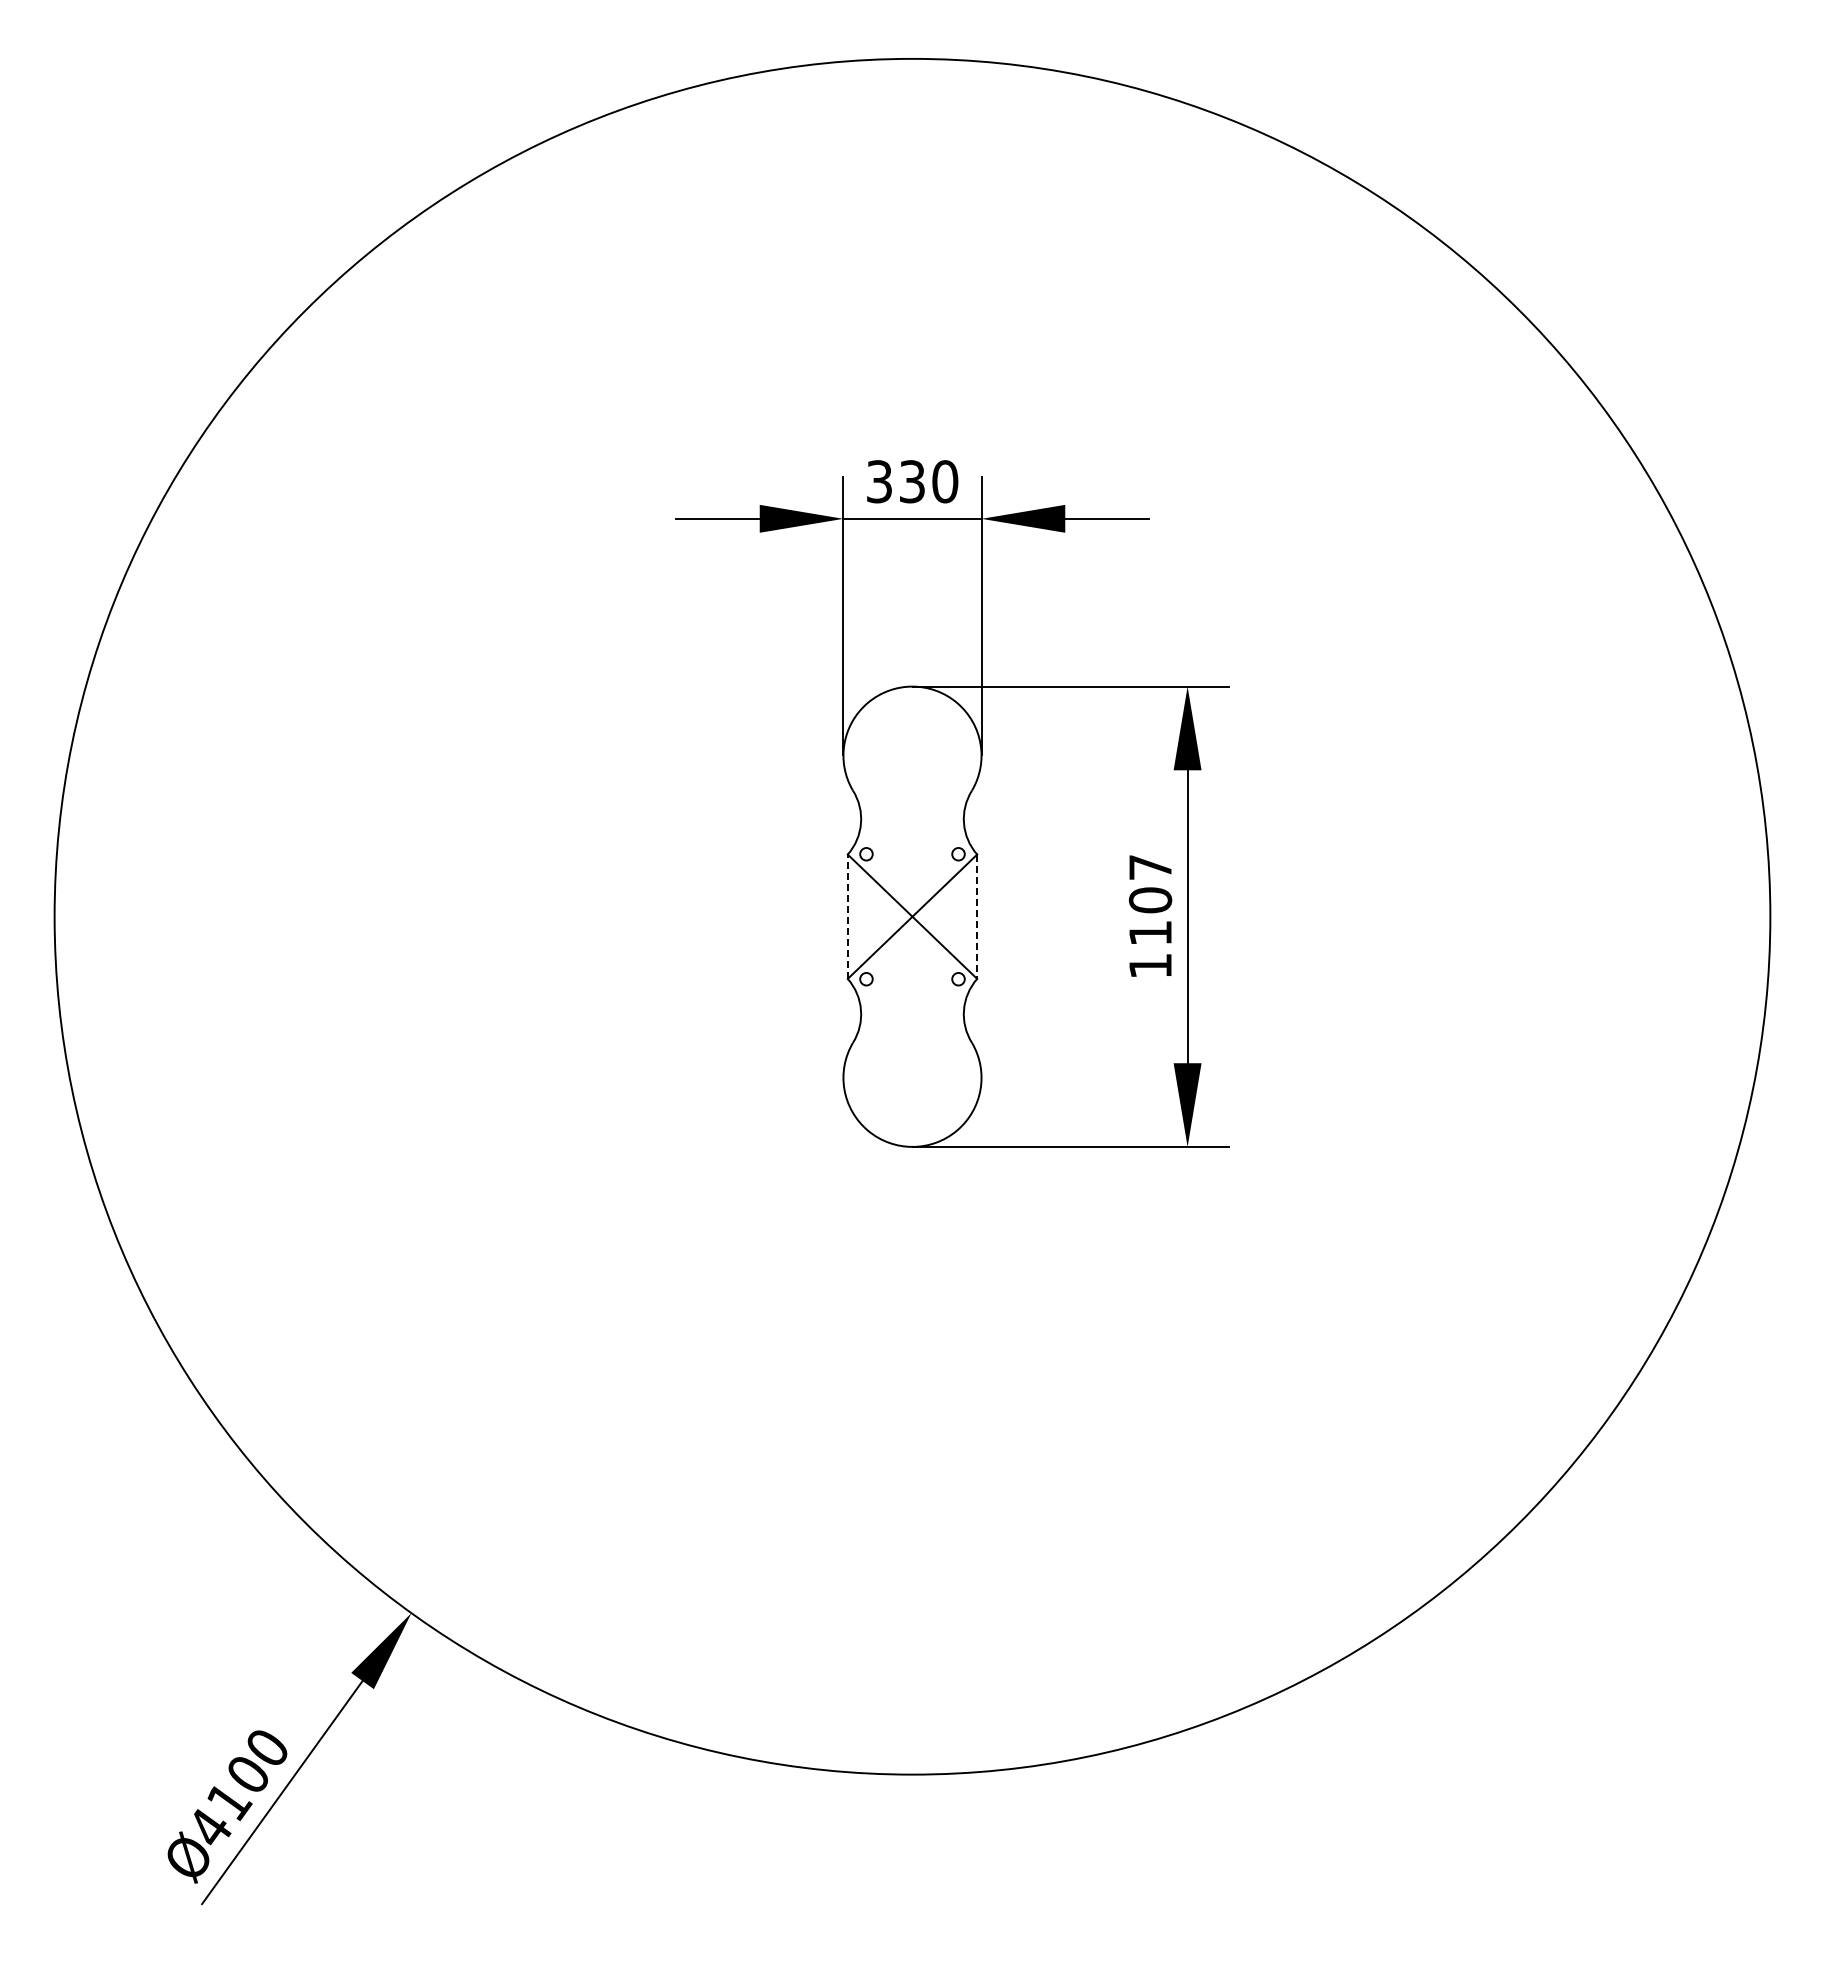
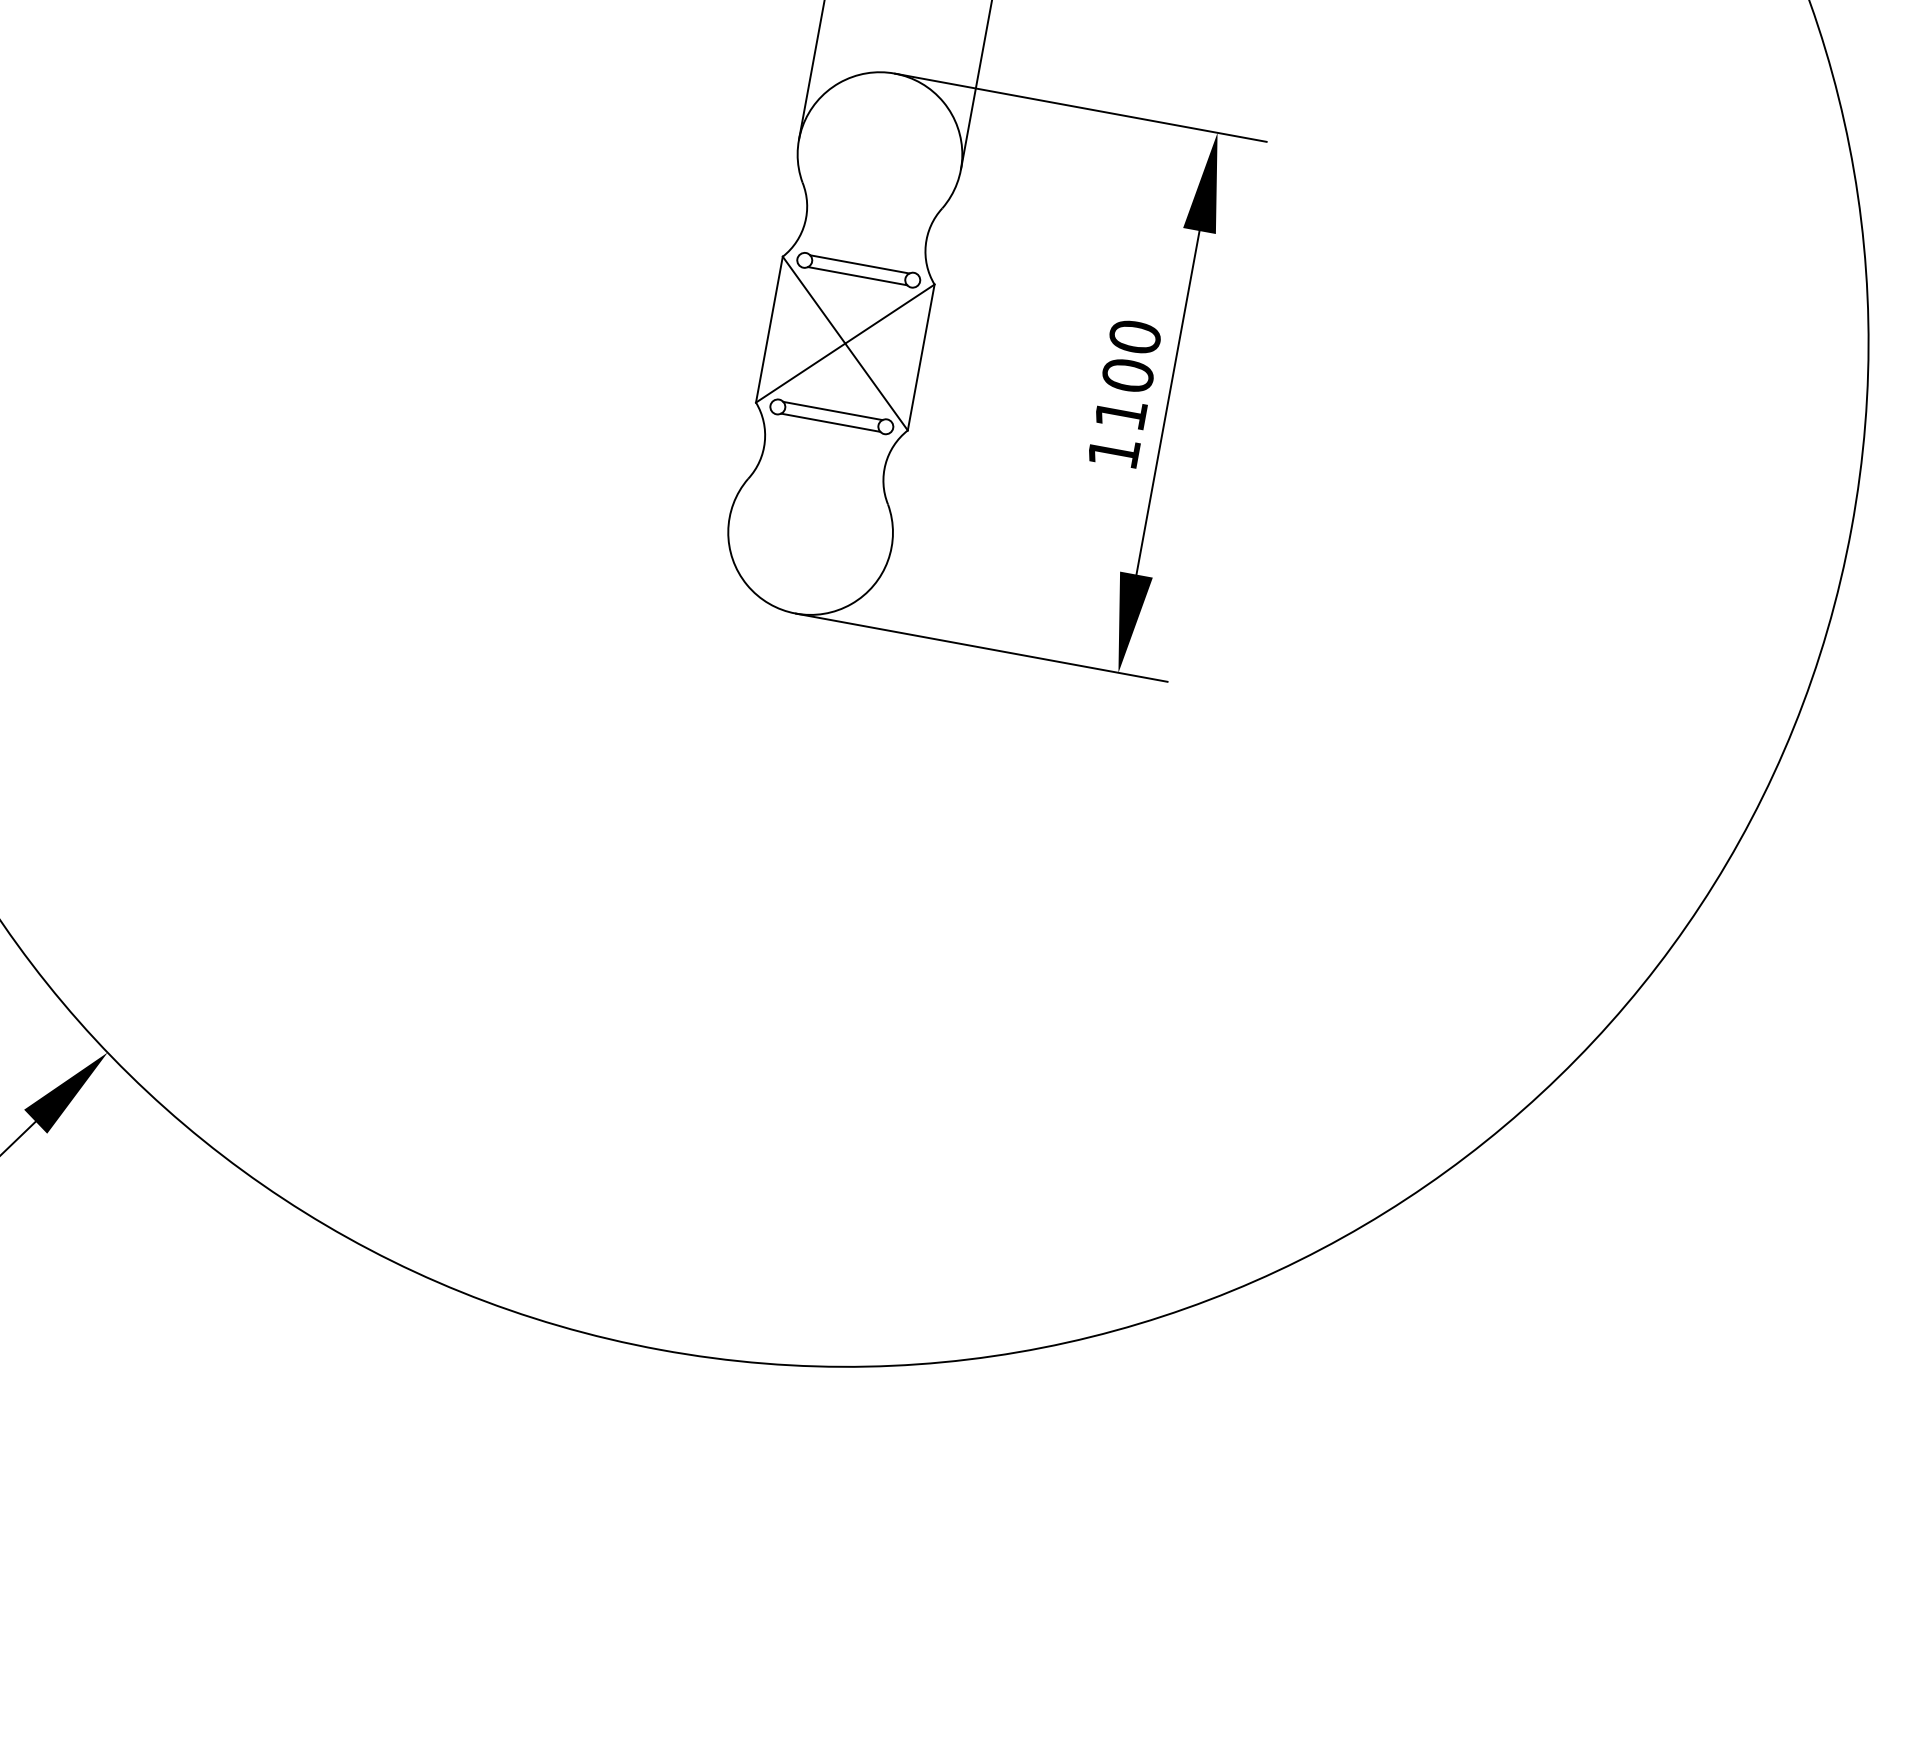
line: (912, 849) -> (859, 264), added
line: (912, 859) -> (857, 276), added
text: (1150, 867) -> (1135, 337), 1107 -> 1100
line: (847, 916) -> (769, 329), dashed -> solid
line: (977, 917) -> (921, 358), dashed -> solid
line: (912, 974) -> (832, 411), added
line: (912, 984) -> (830, 423), added

